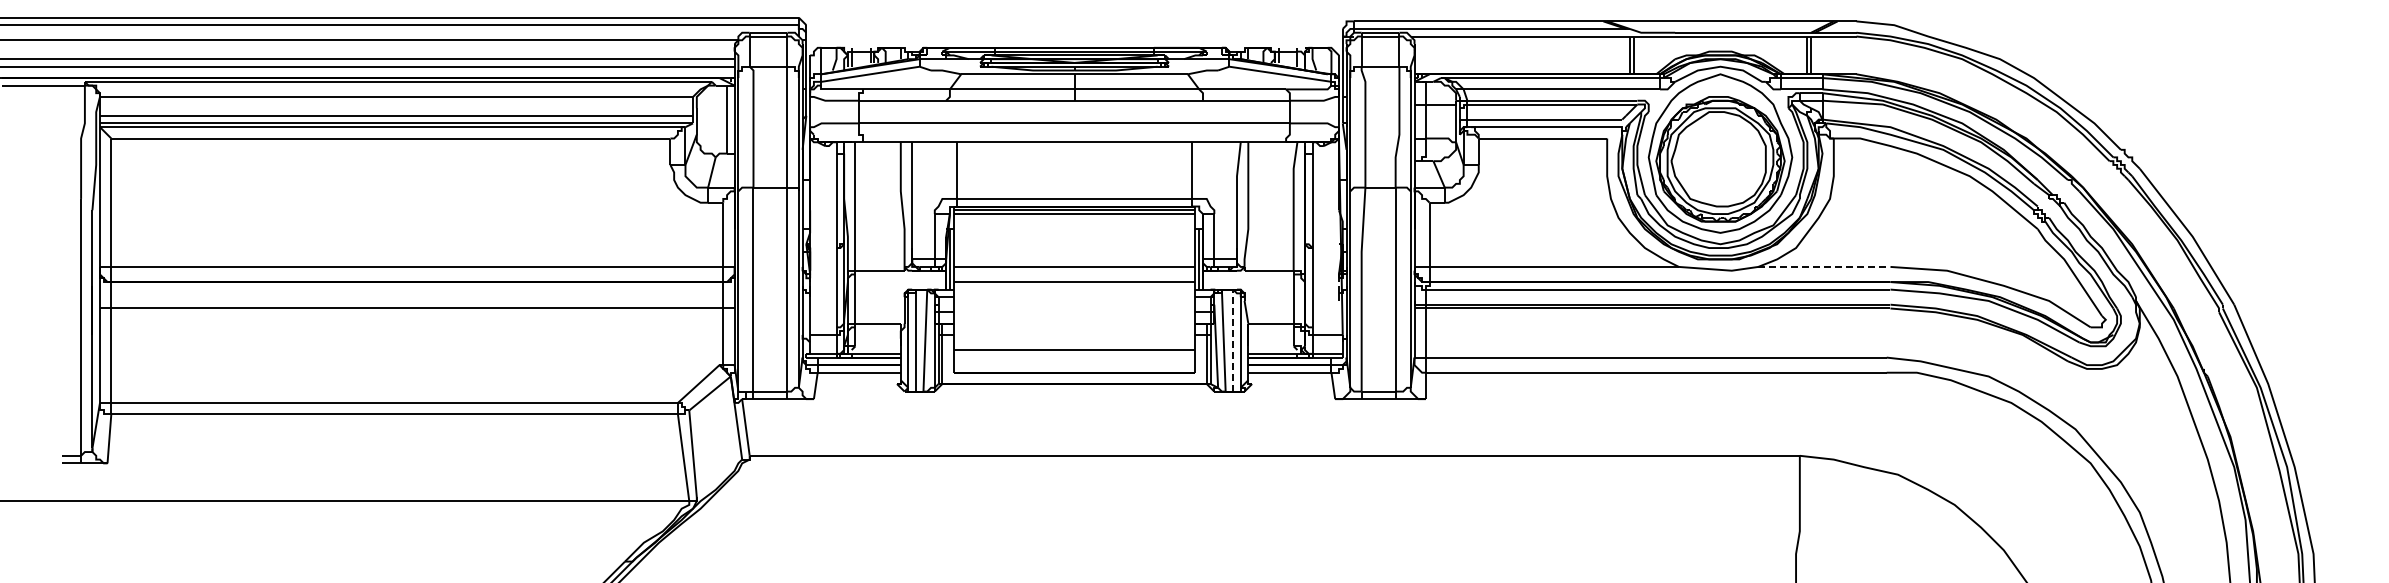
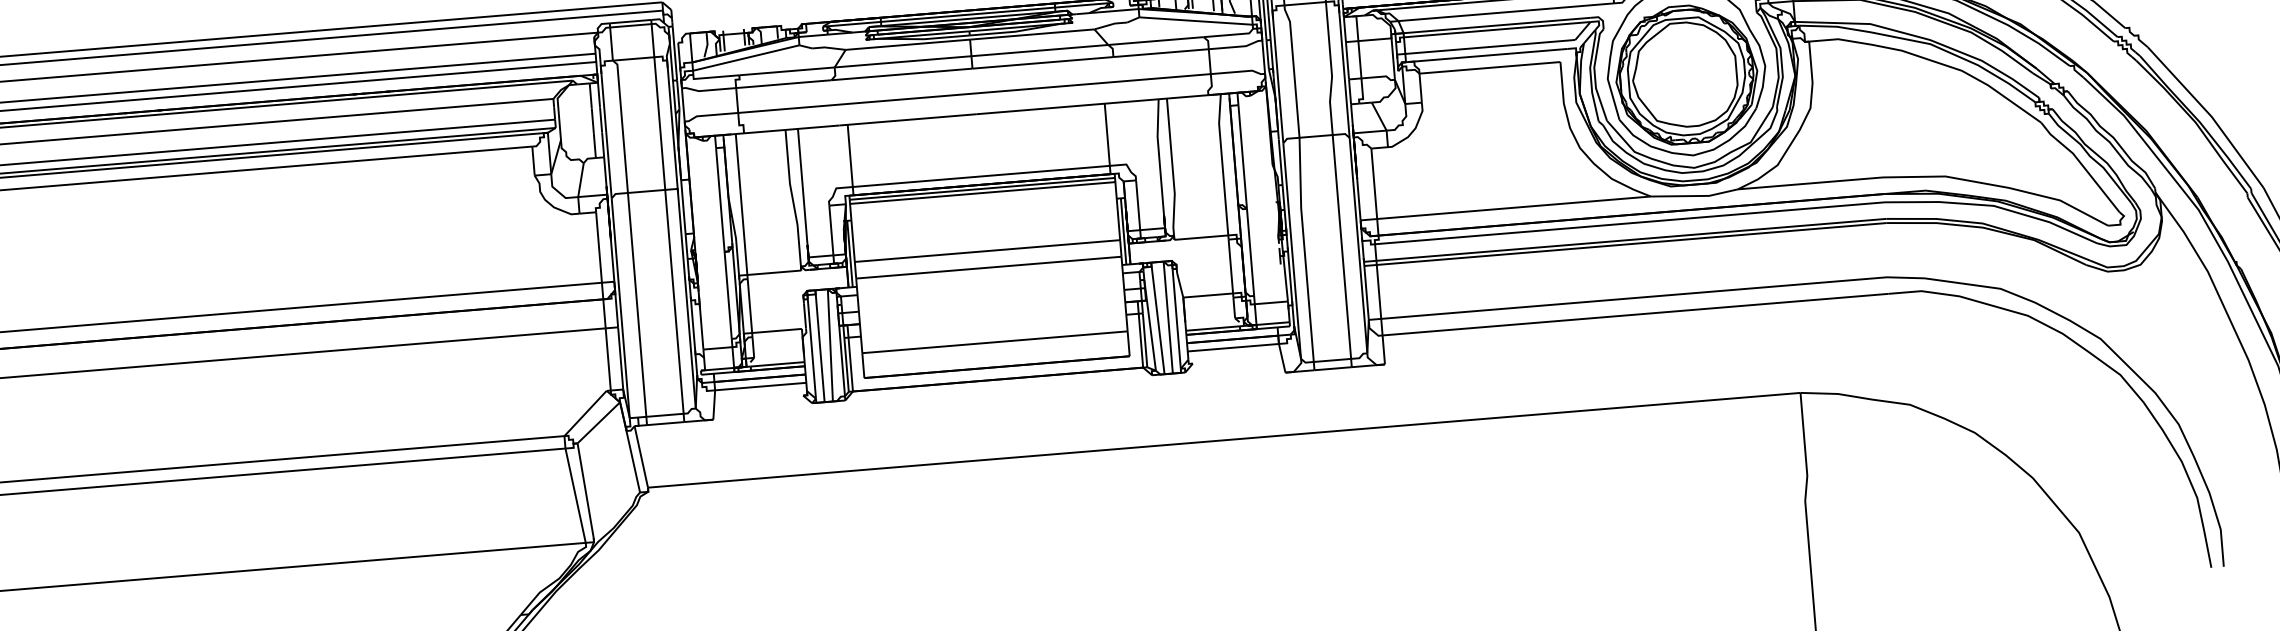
line: (1824, 266) -> (1810, 182), dashed -> solid
line: (1233, 340) -> (1168, 317), dashed -> solid

